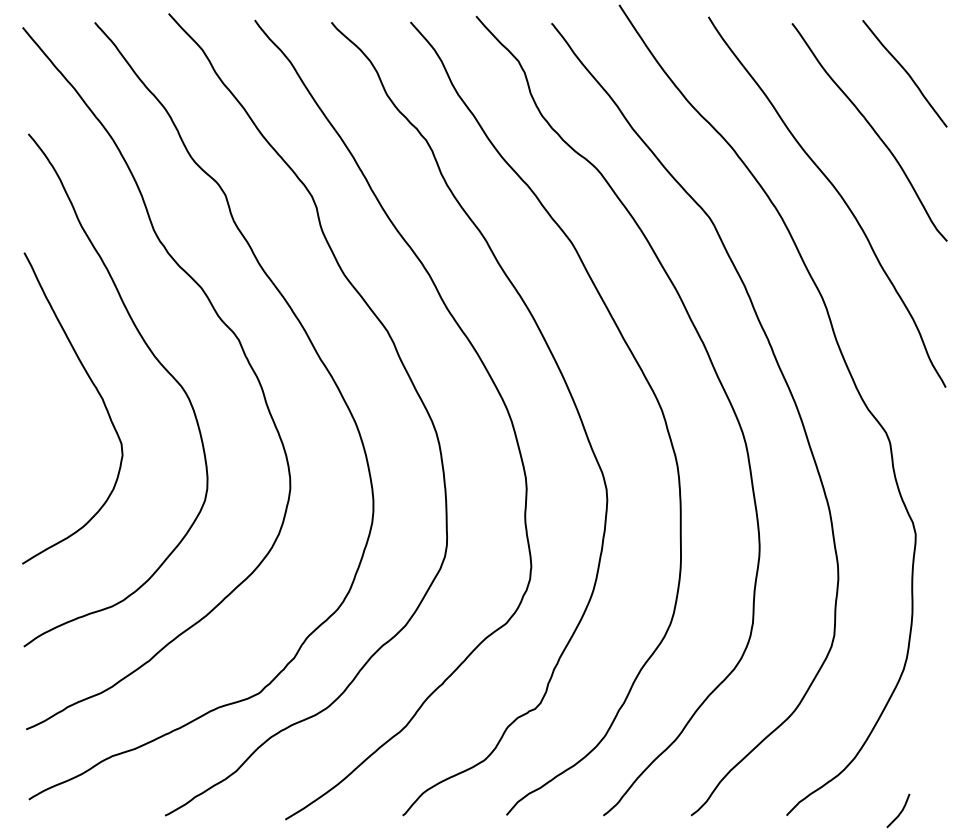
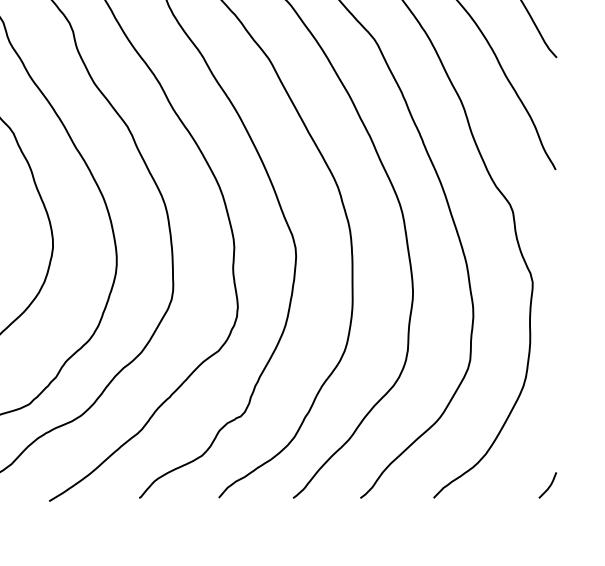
curve: (900, 811) -> (549, 485), moved

